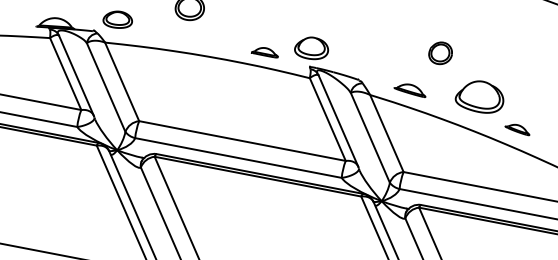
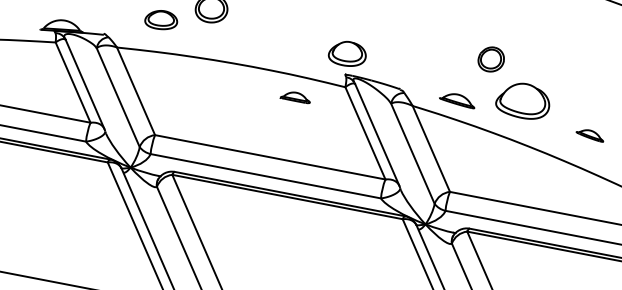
part: (118, 20) -> (161, 20), moved
part: (264, 52) -> (294, 97), moved
part: (479, 96) -> (522, 100), moved
part: (517, 129) -> (589, 135), moved

